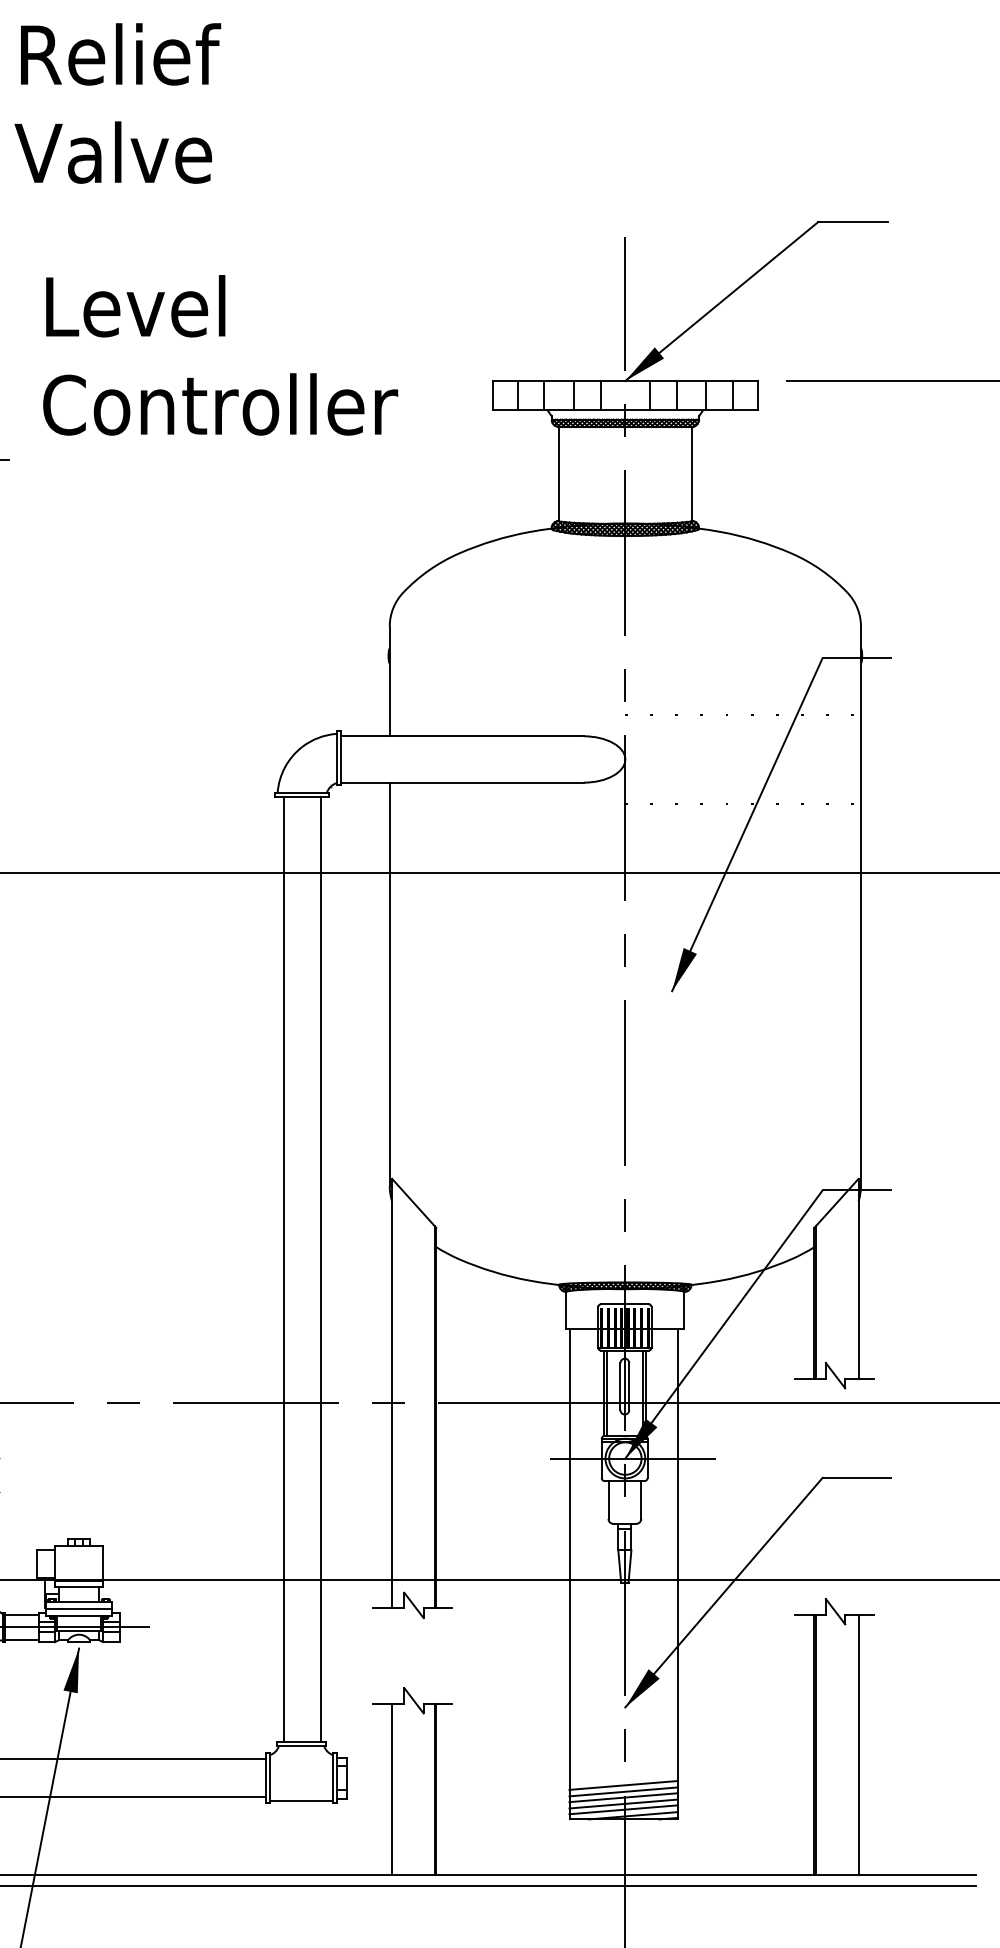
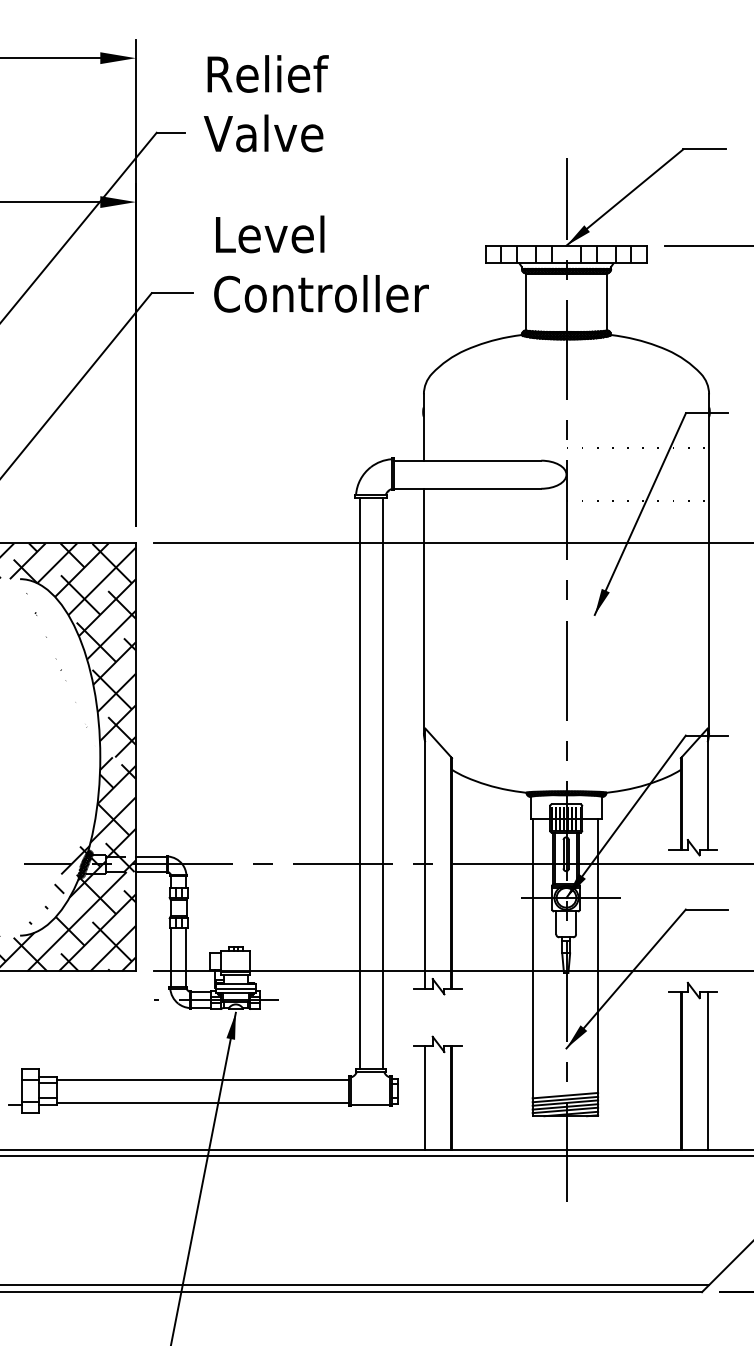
text: (116, 103) -> (265, 103), moved
text: (220, 354) -> (321, 263), moved

